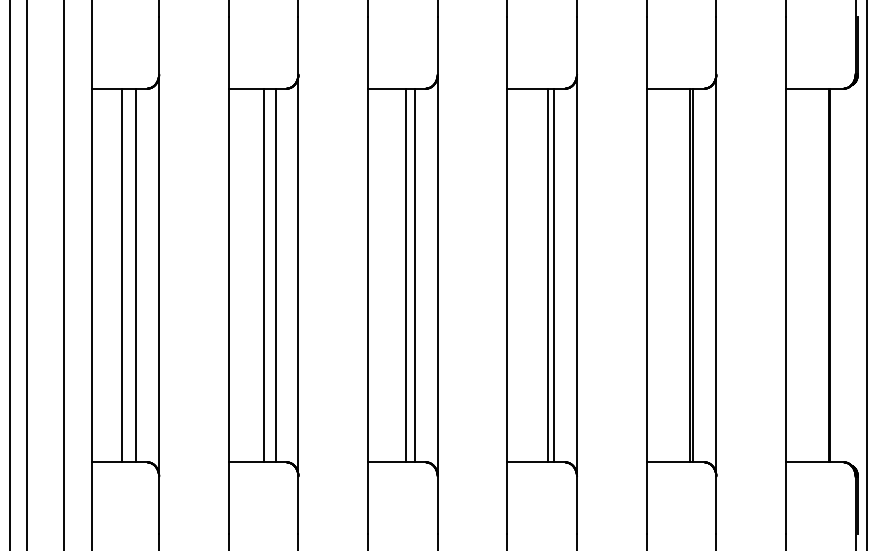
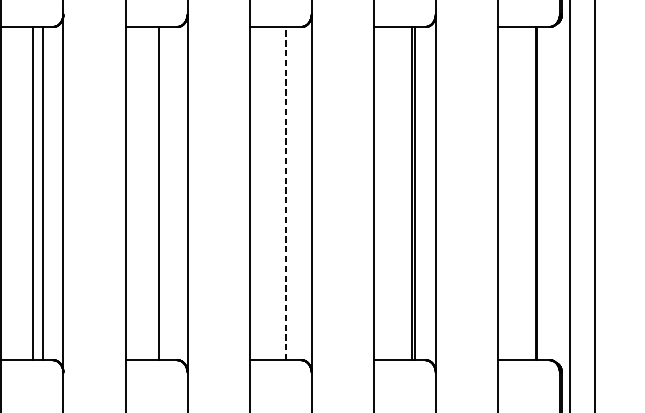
line: (414, 275) -> (166, 193), removed
line: (547, 275) -> (285, 193), solid -> dashed
line: (554, 275) -> (291, 193), removed

